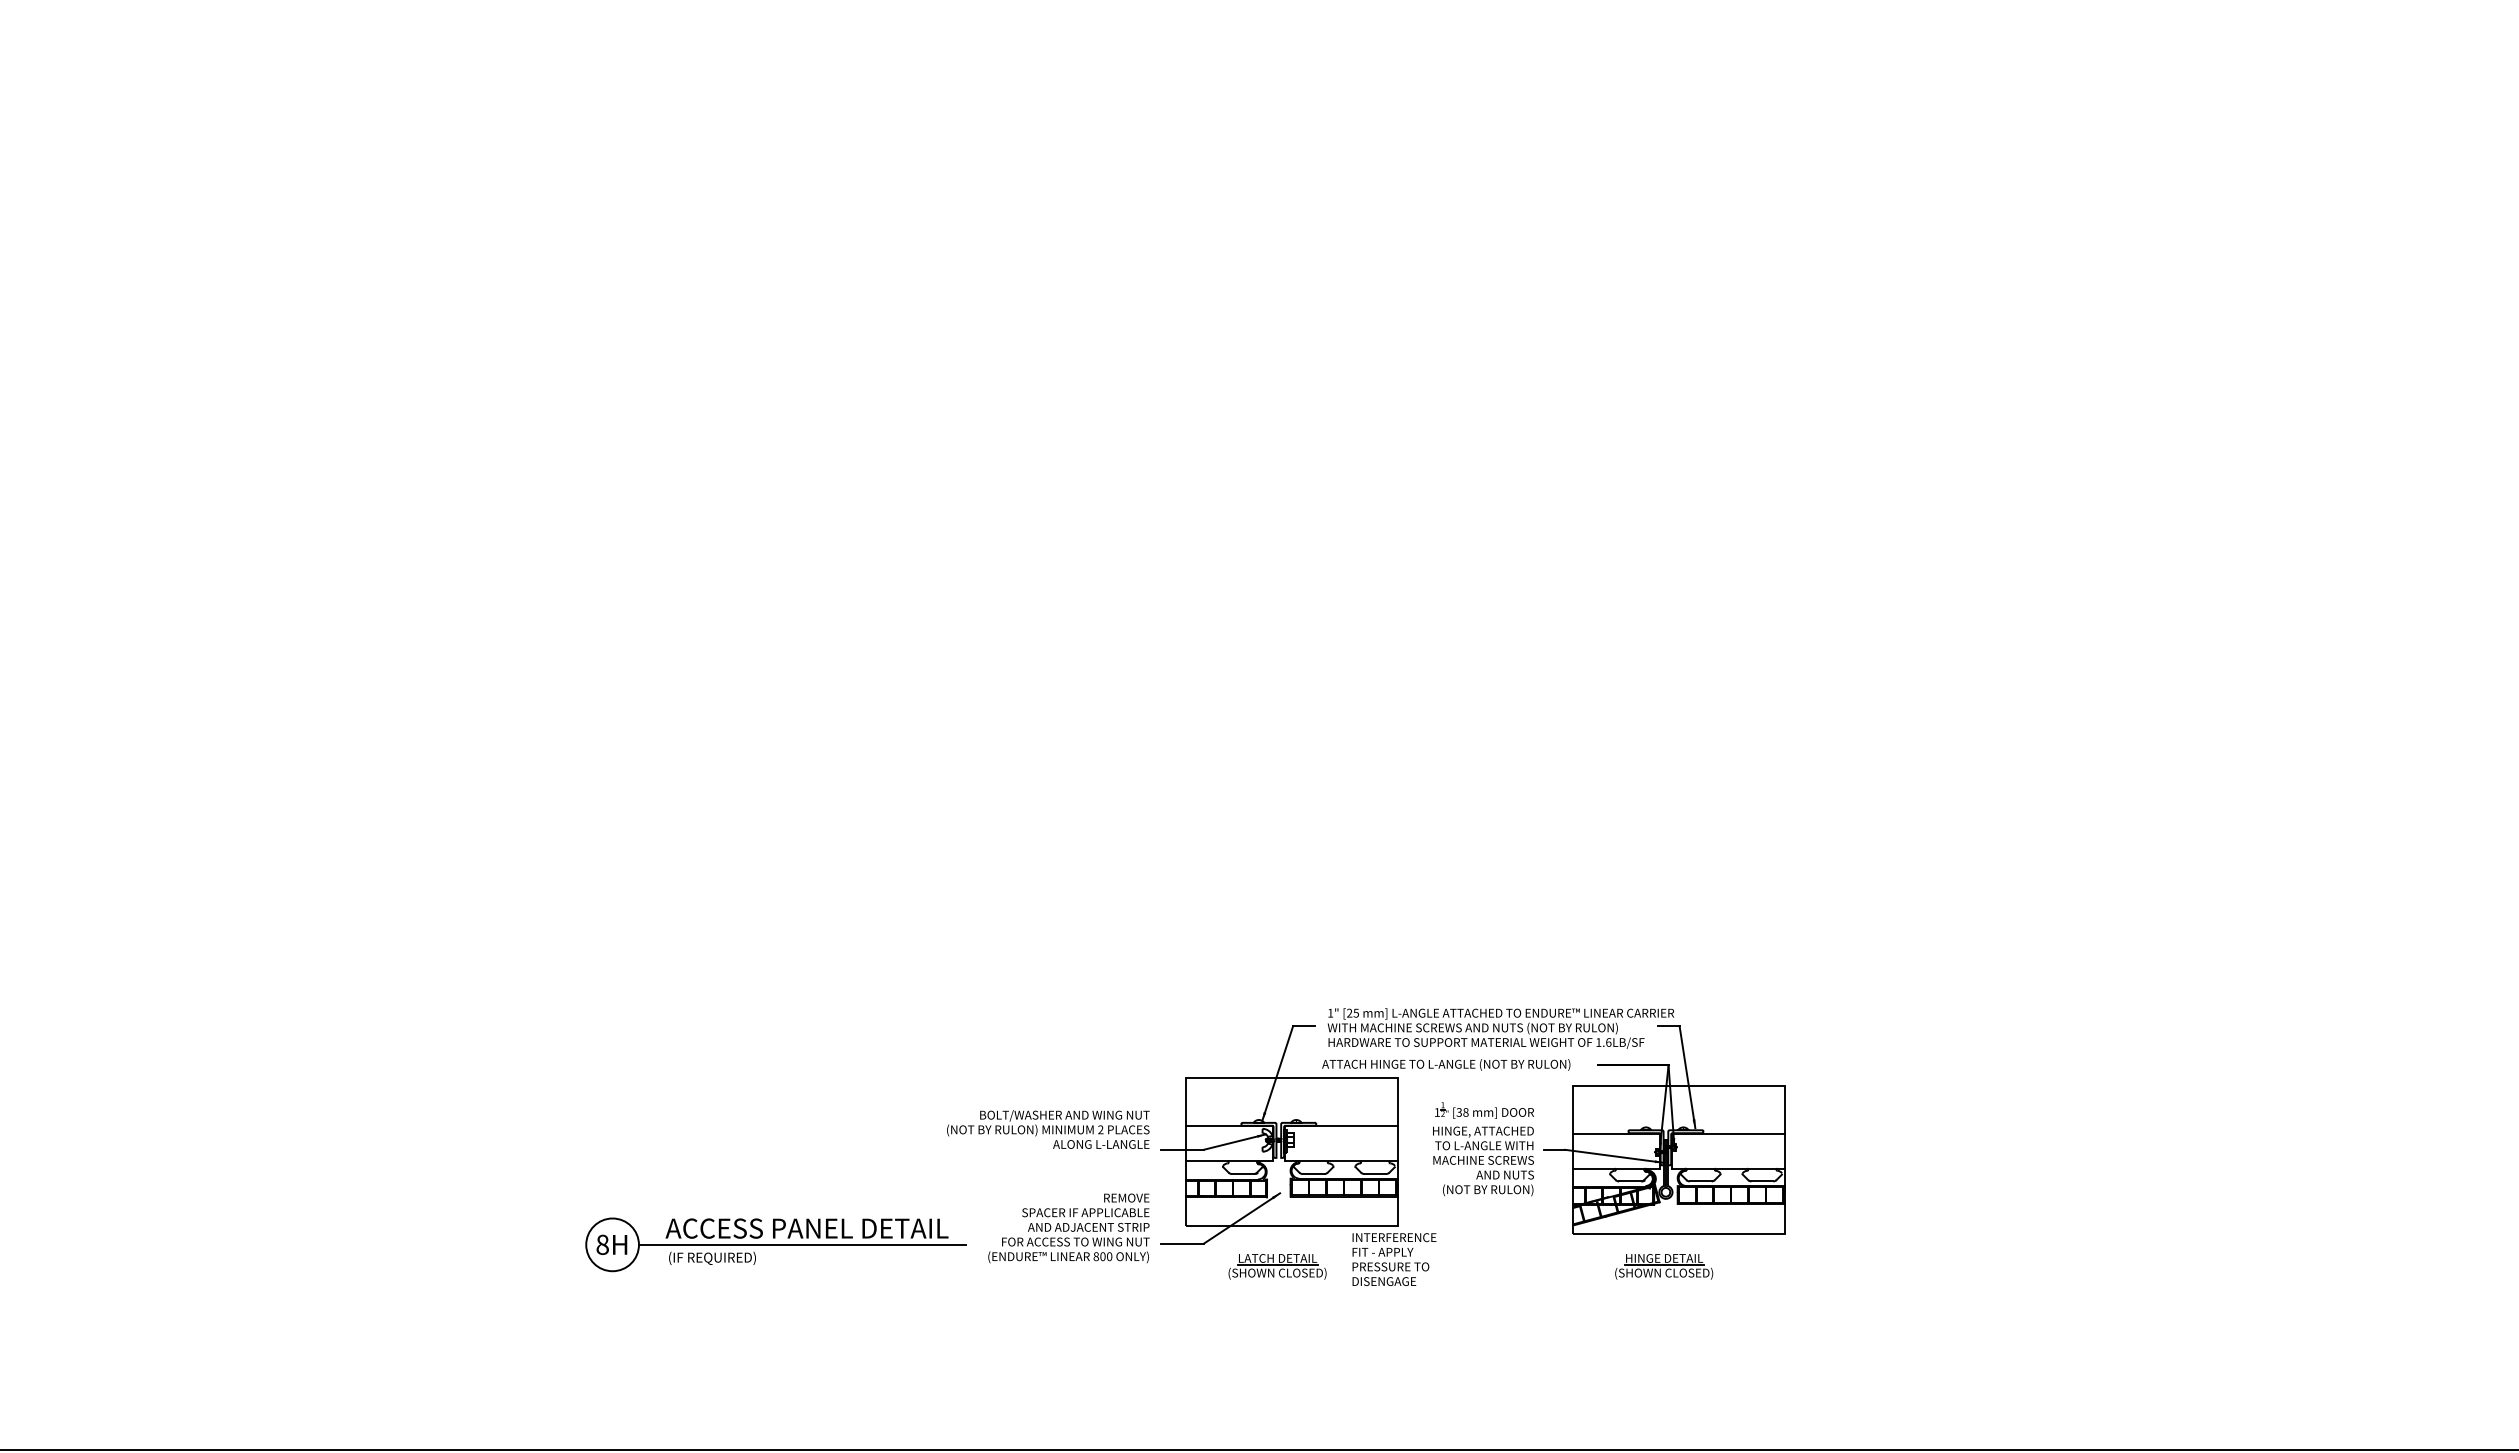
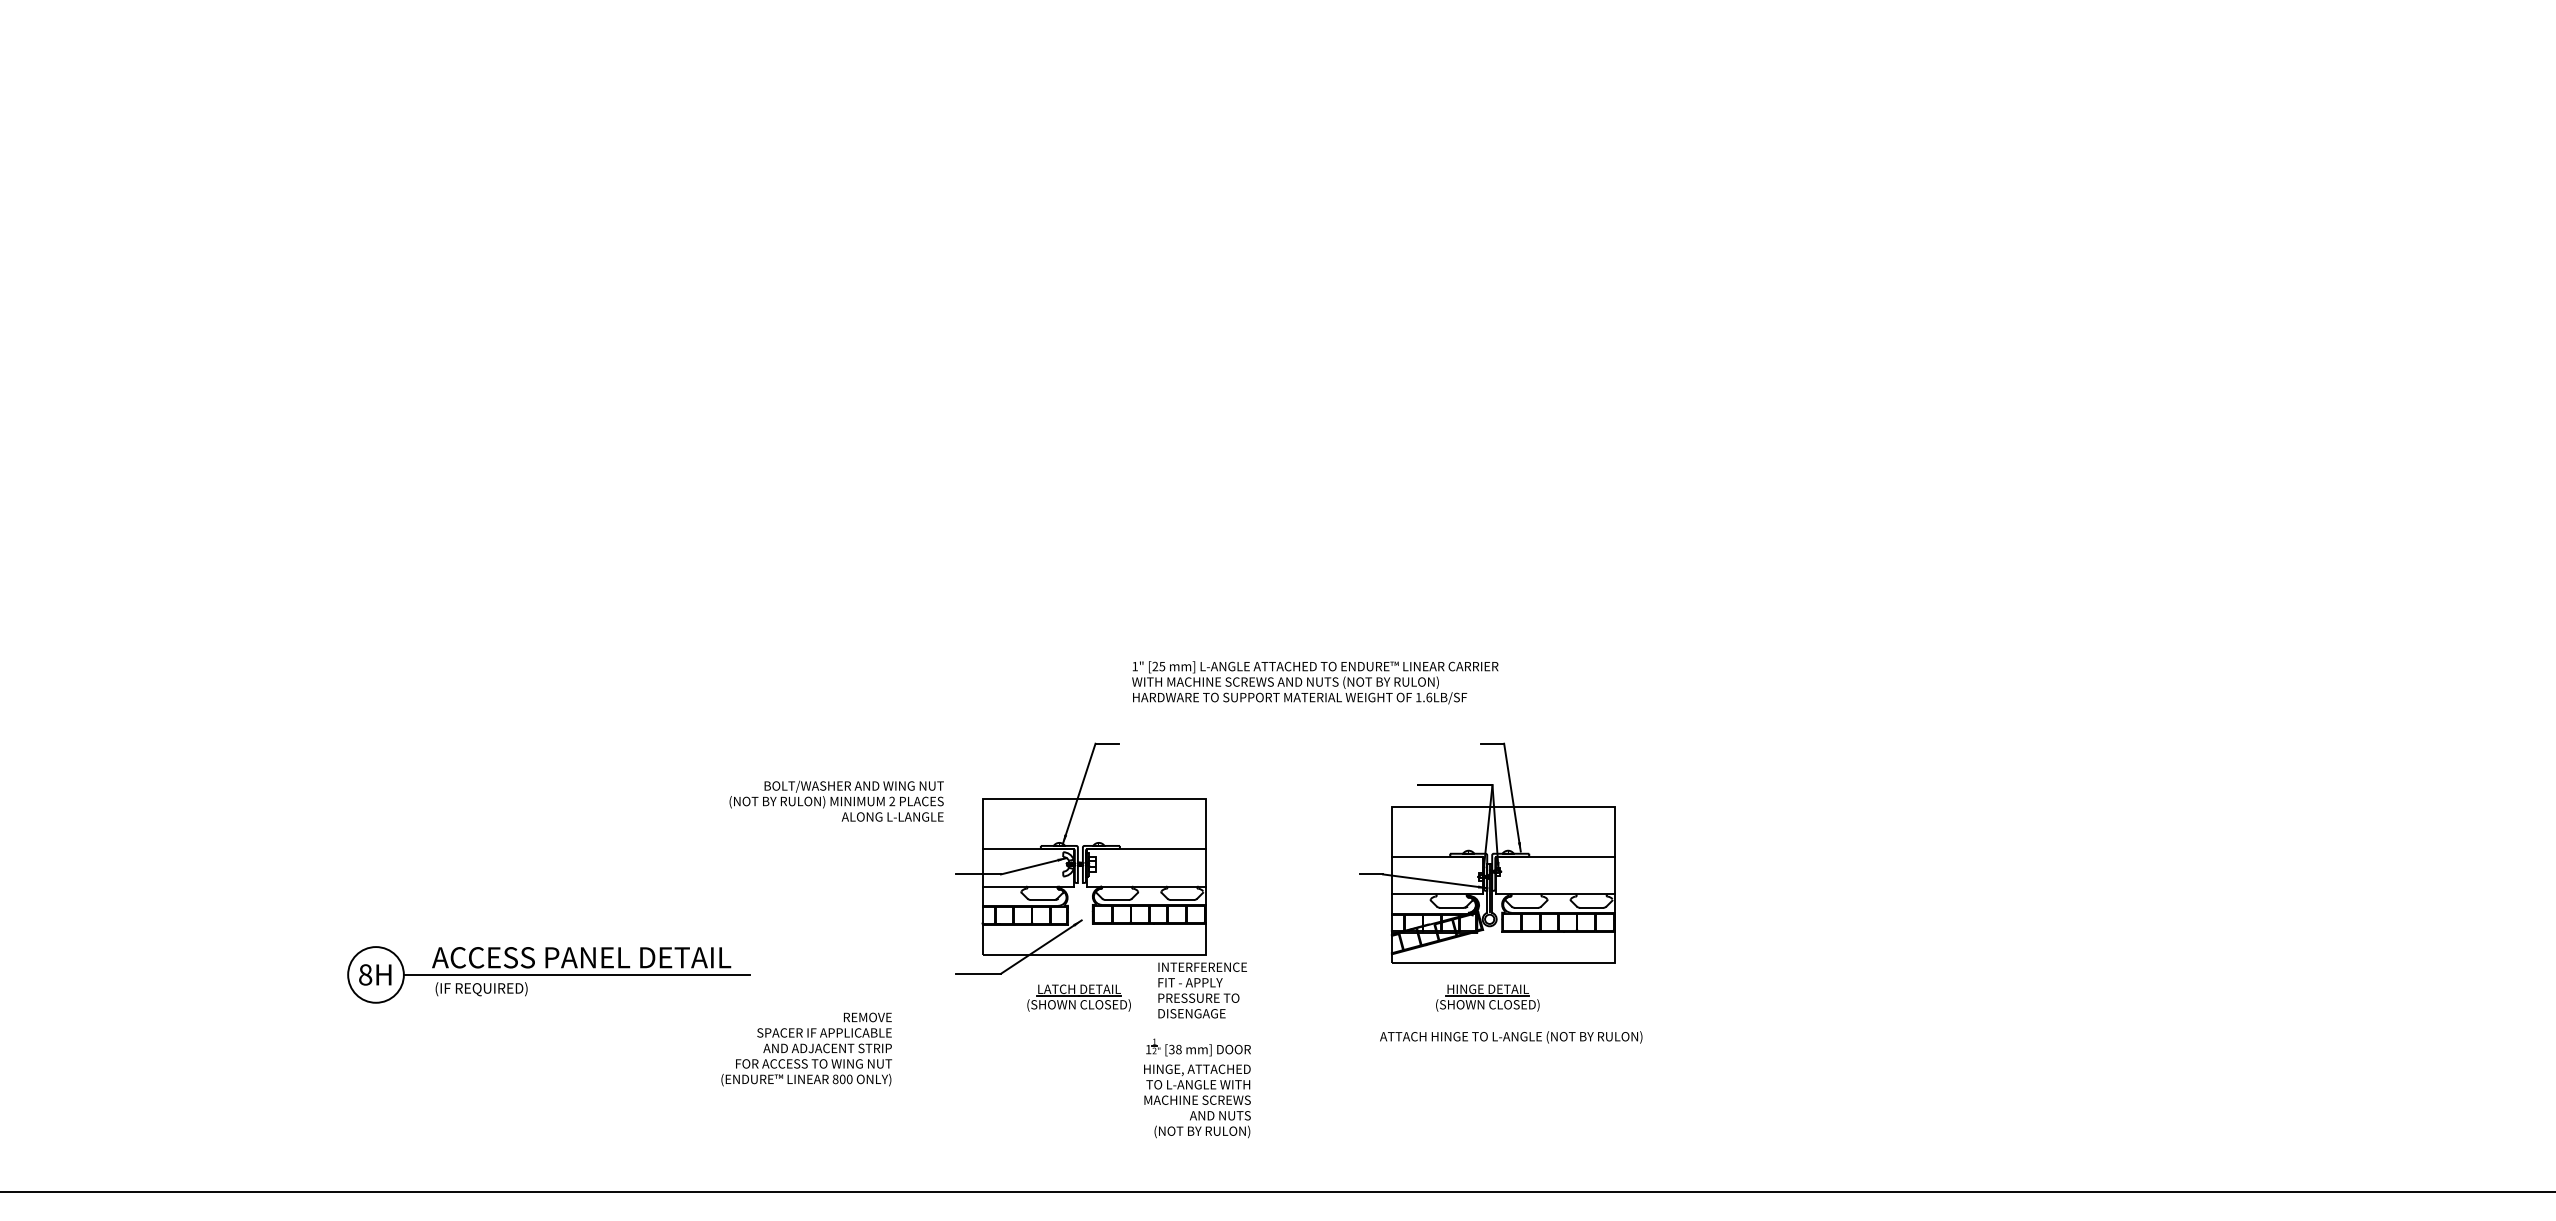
text: (1500, 1028) -> (1314, 682), moved
text: (1446, 1064) -> (1511, 1036), moved
text: (1048, 1129) -> (836, 801), moved
part: (1483, 1149) -> (1197, 1088), moved
text: (1068, 1228) -> (806, 1049), moved

